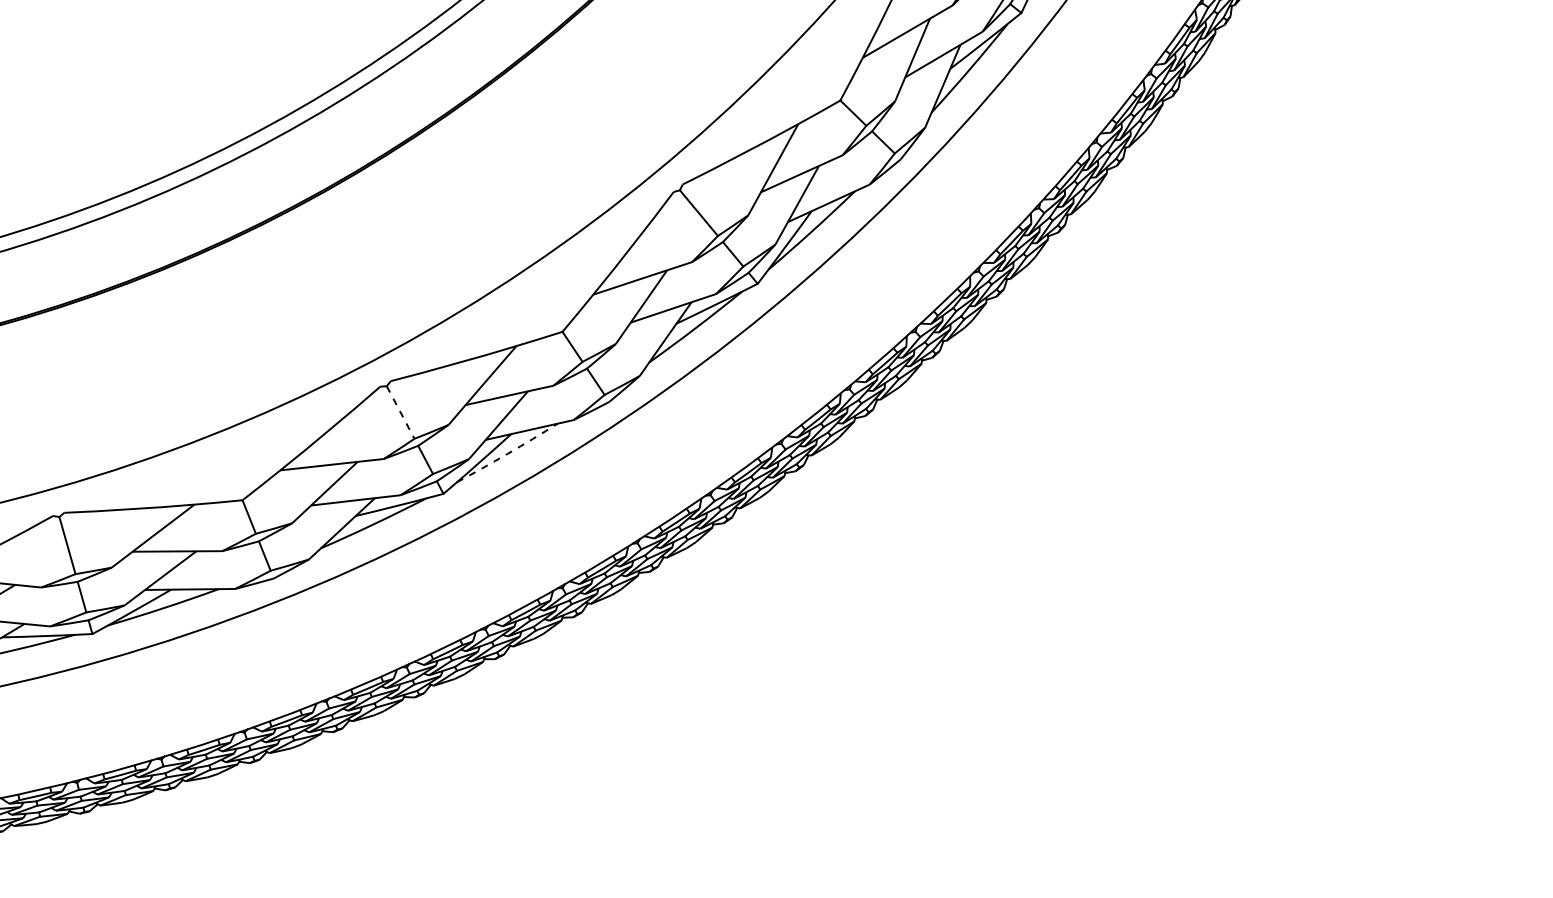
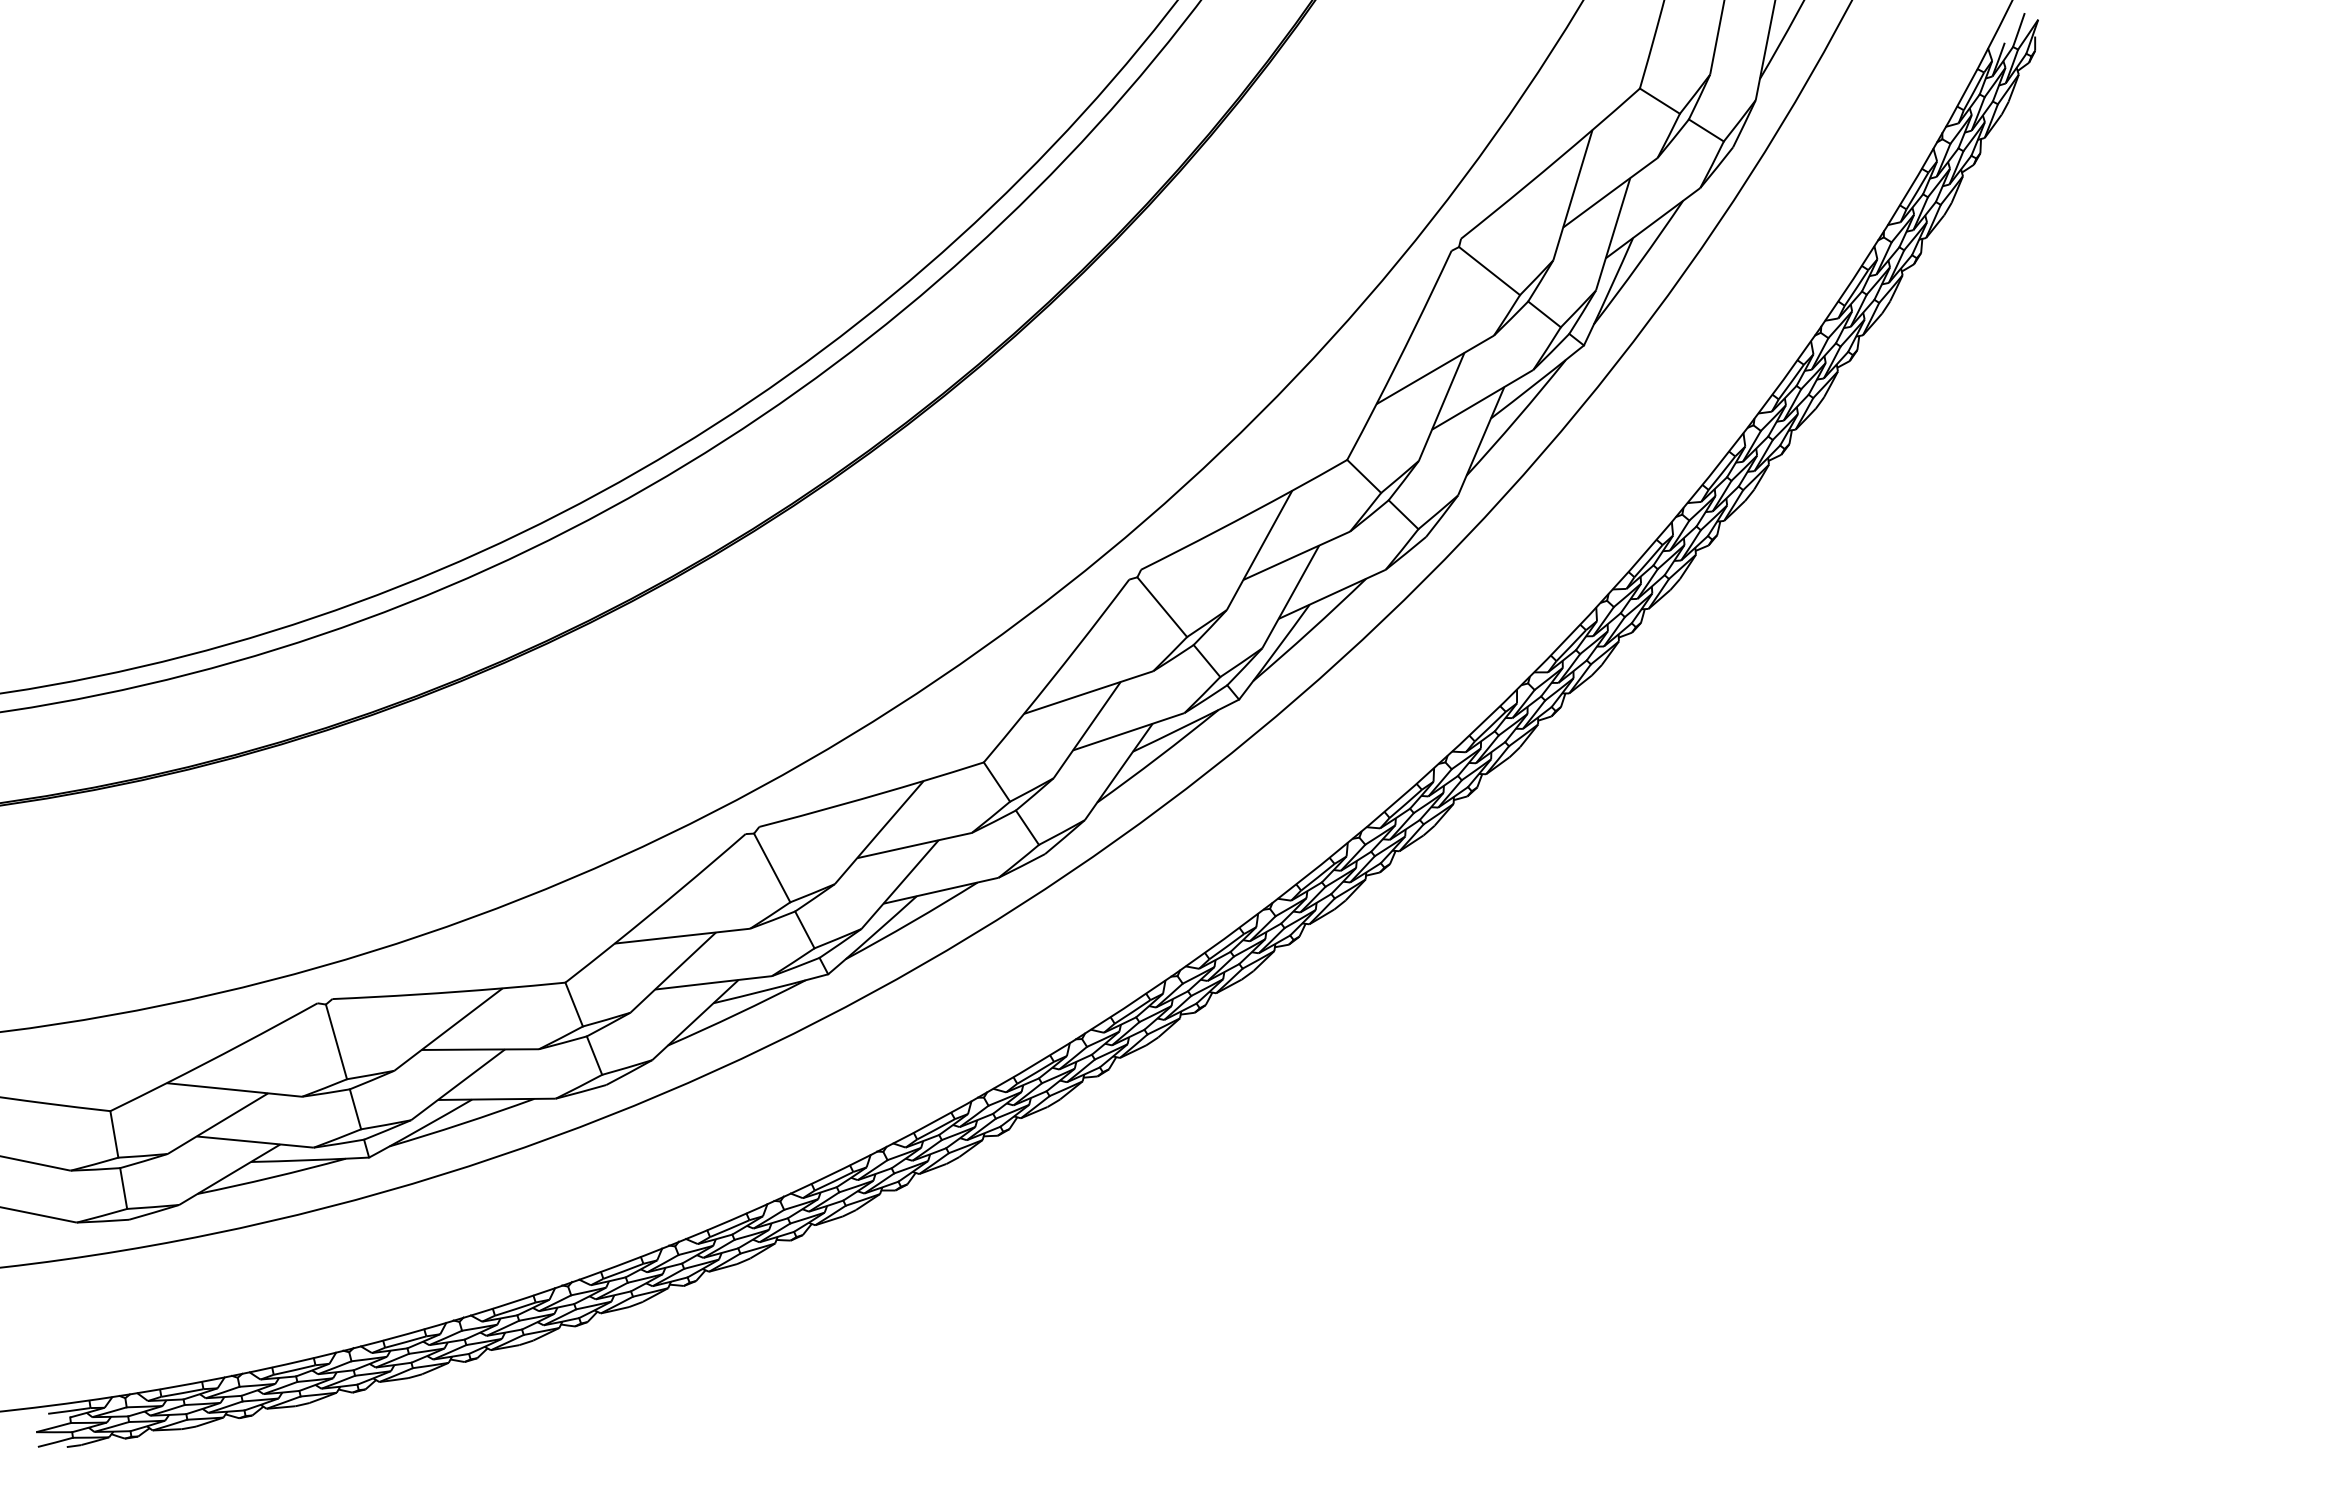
line: (400, 412) -> (772, 867), dashed -> solid
arc: (507, 453) -> (912, 921), dashed -> solid

